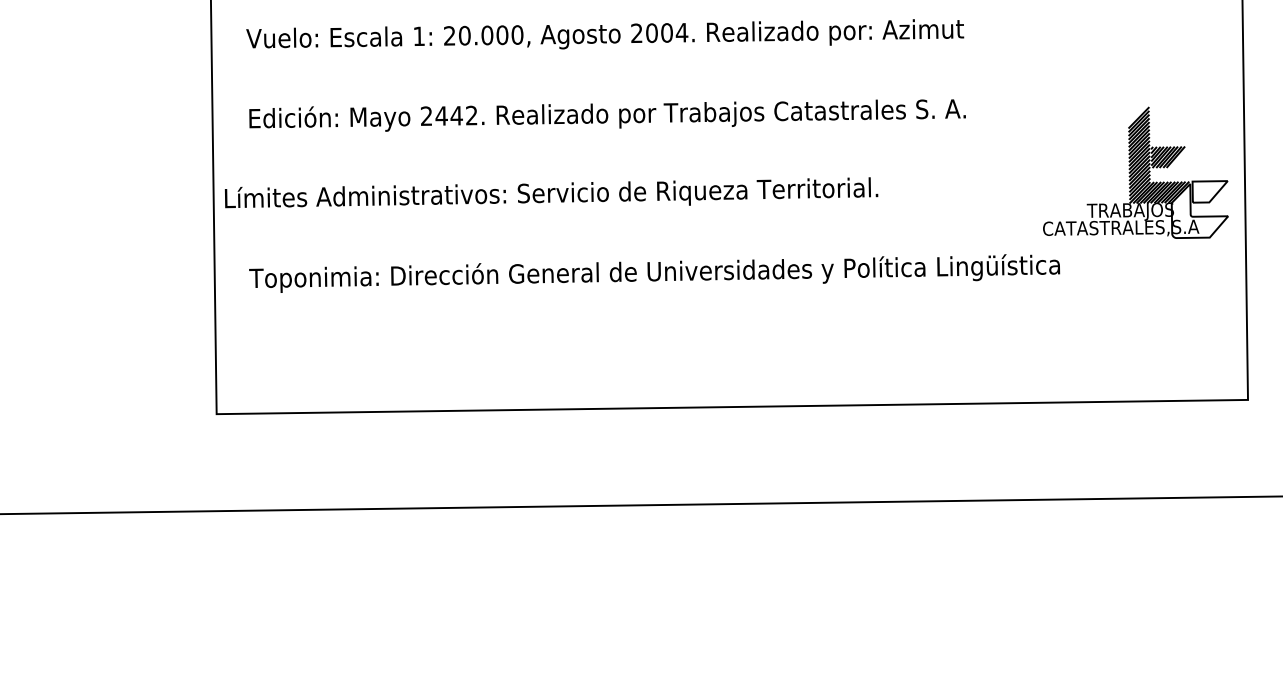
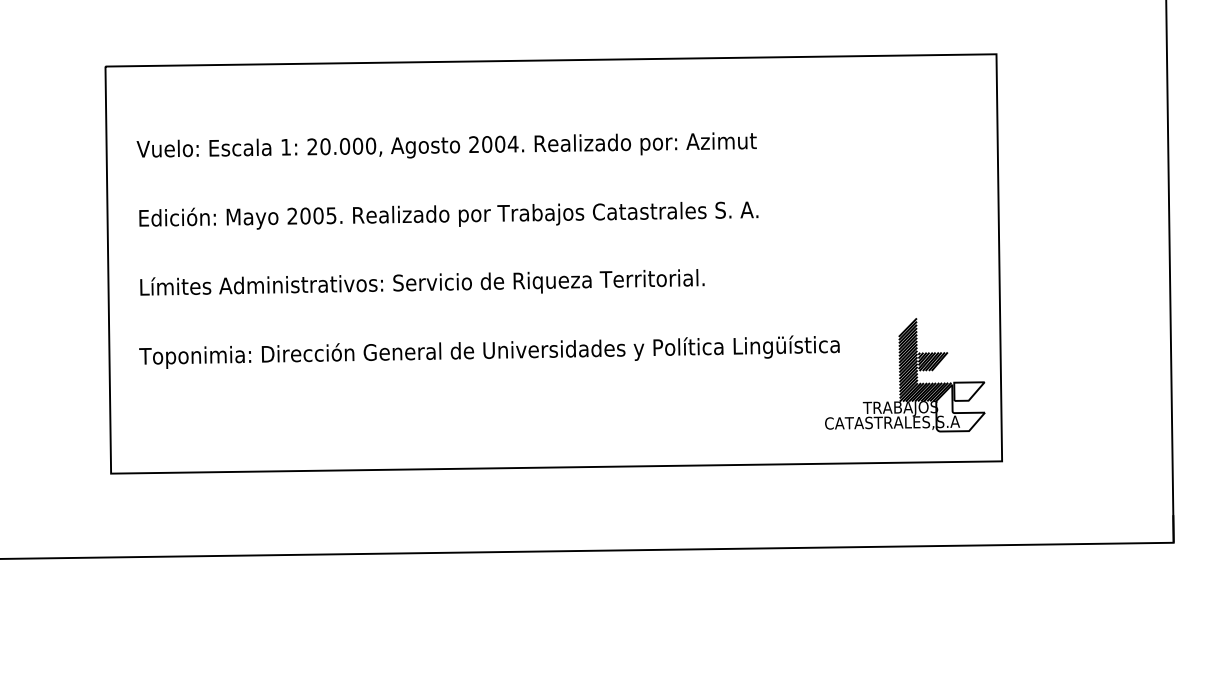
text: (456, 115) -> (318, 215), 2442. -> 2005.
part: (1136, 173) -> (905, 375), moved
text: (551, 192) -> (422, 282), moved

